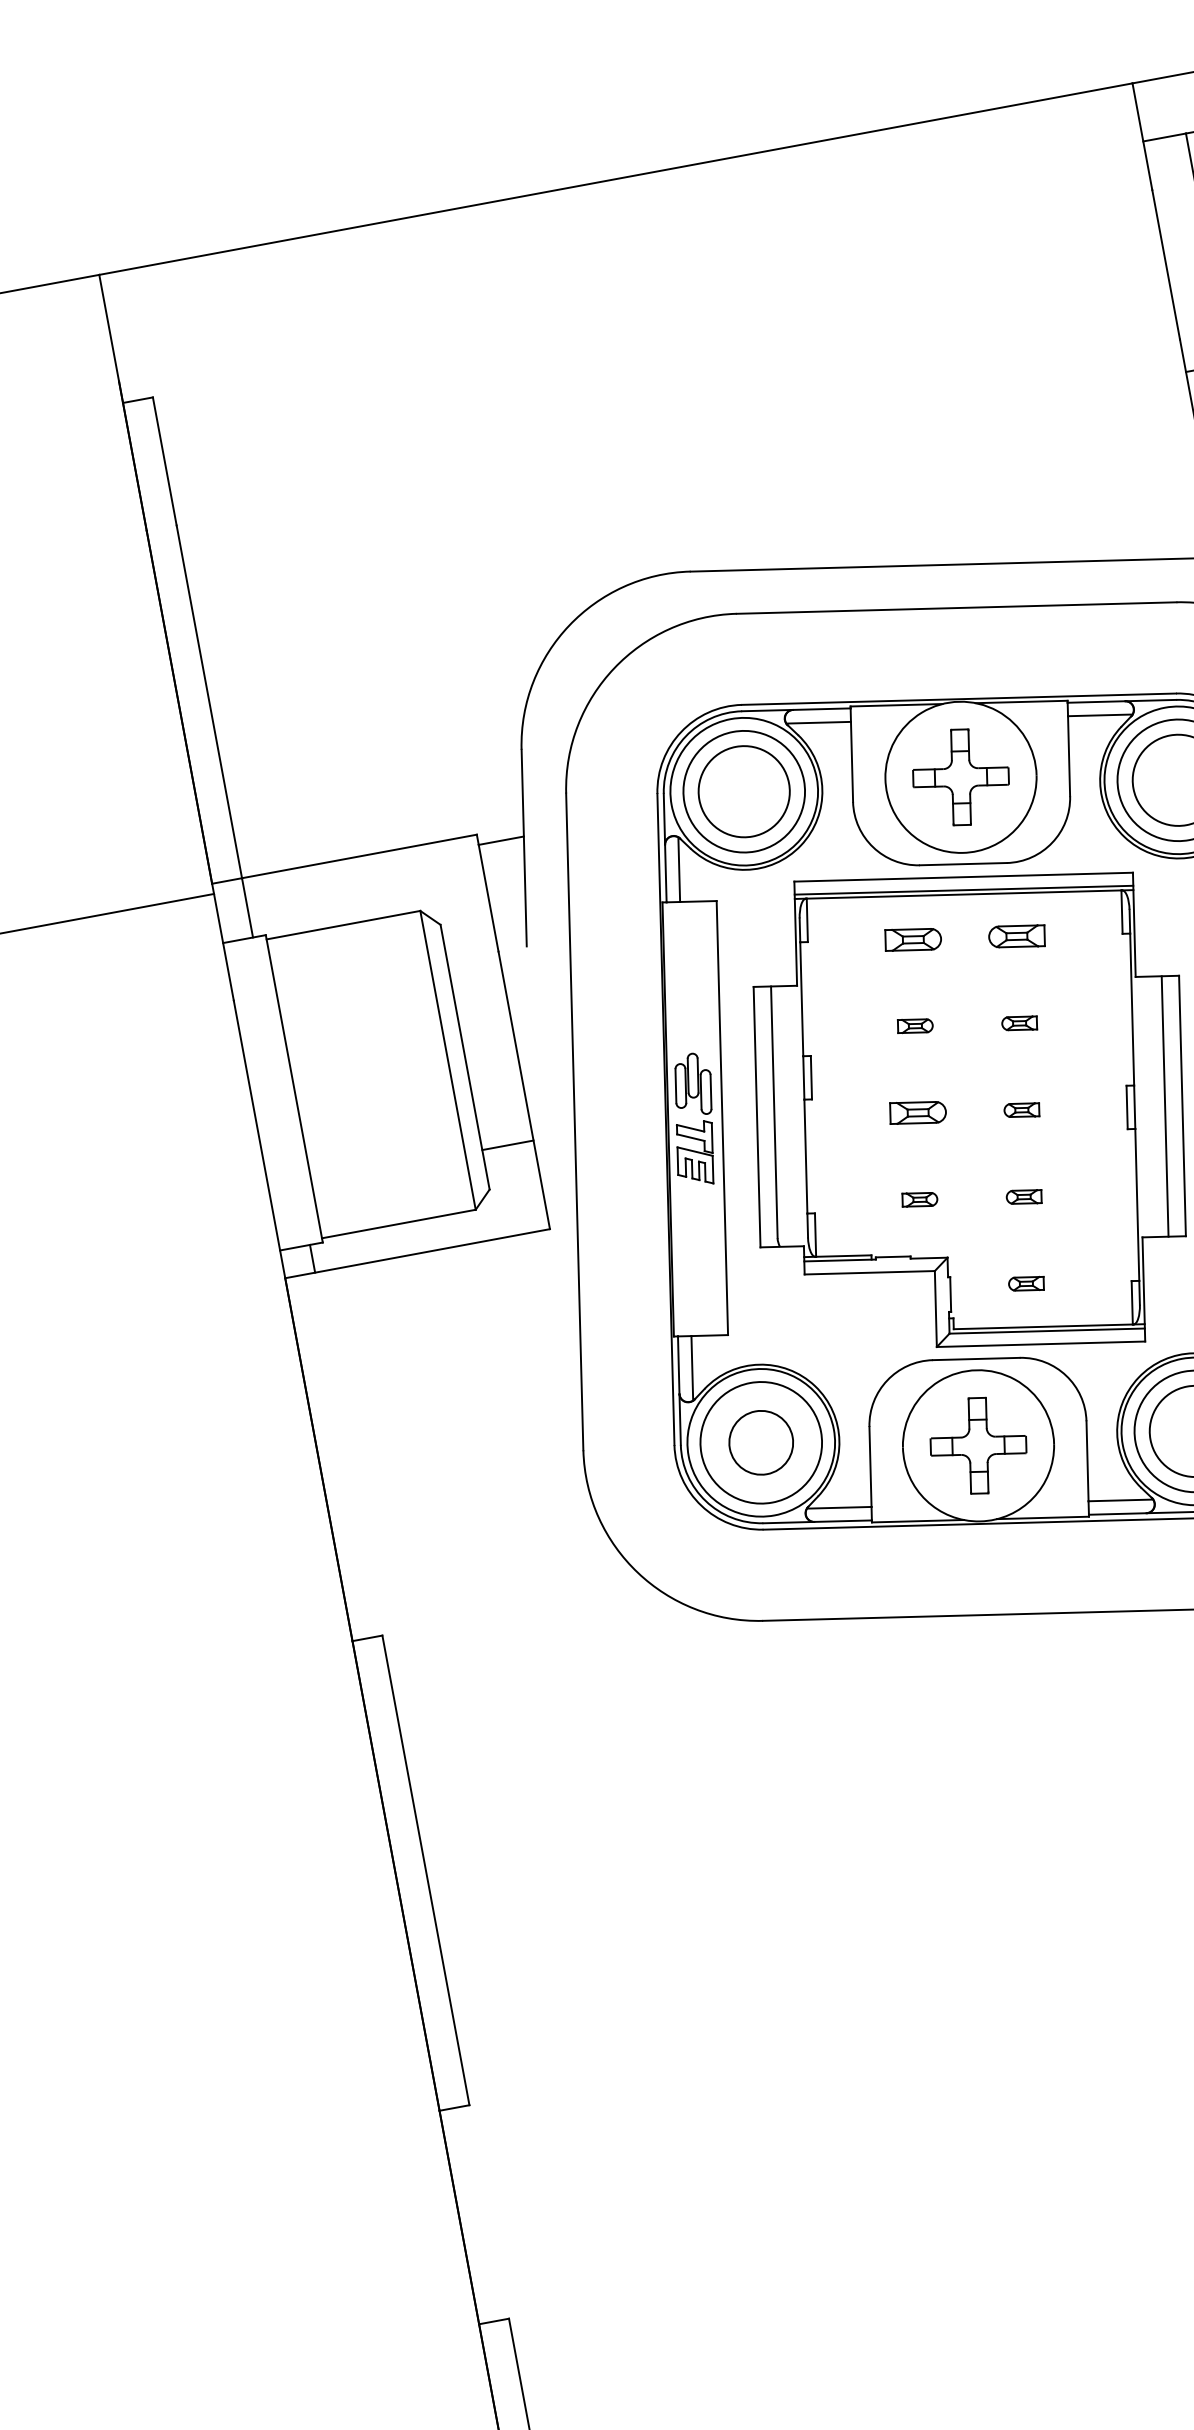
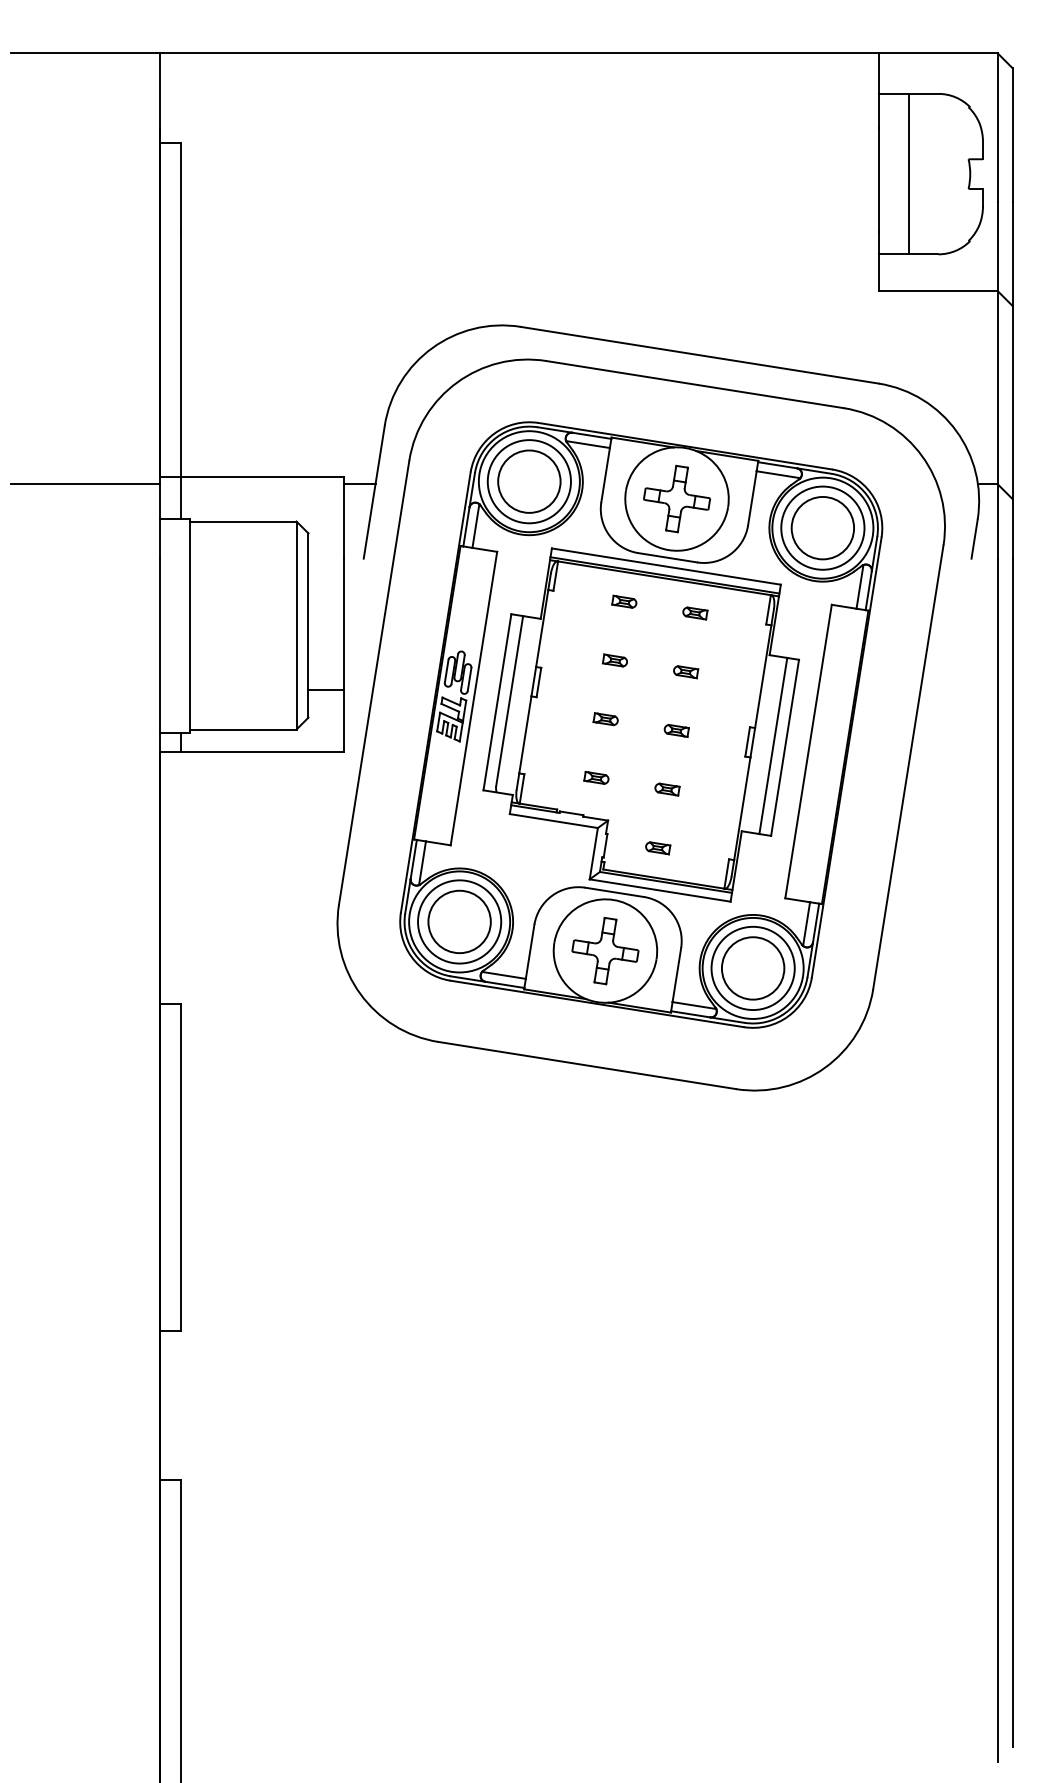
part: (1018, 936) -> (695, 613), size x0.62
part: (912, 938) -> (624, 601), size x0.62
part: (916, 1113) -> (605, 719), size x0.62
circle: (760, 1442) -> (459, 921), size x1.43

